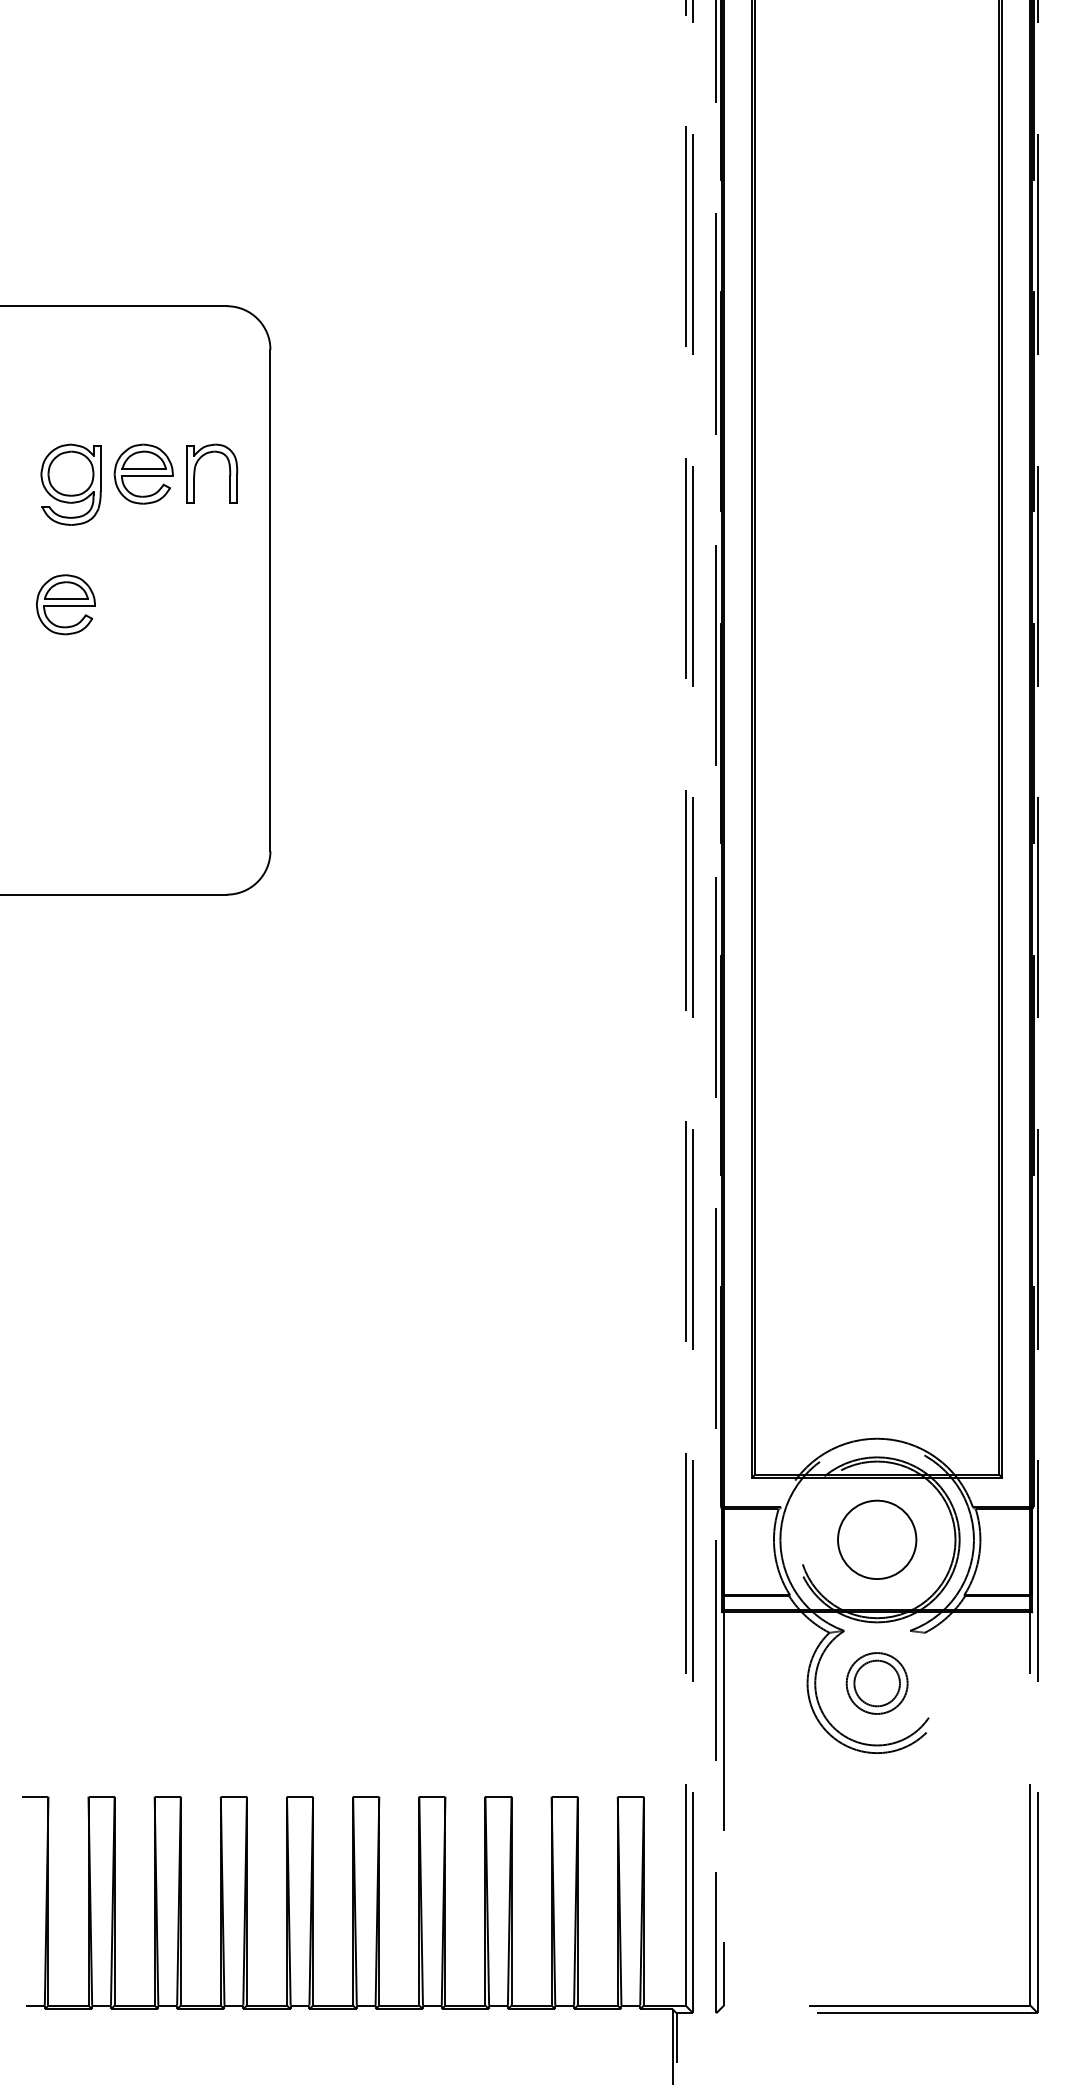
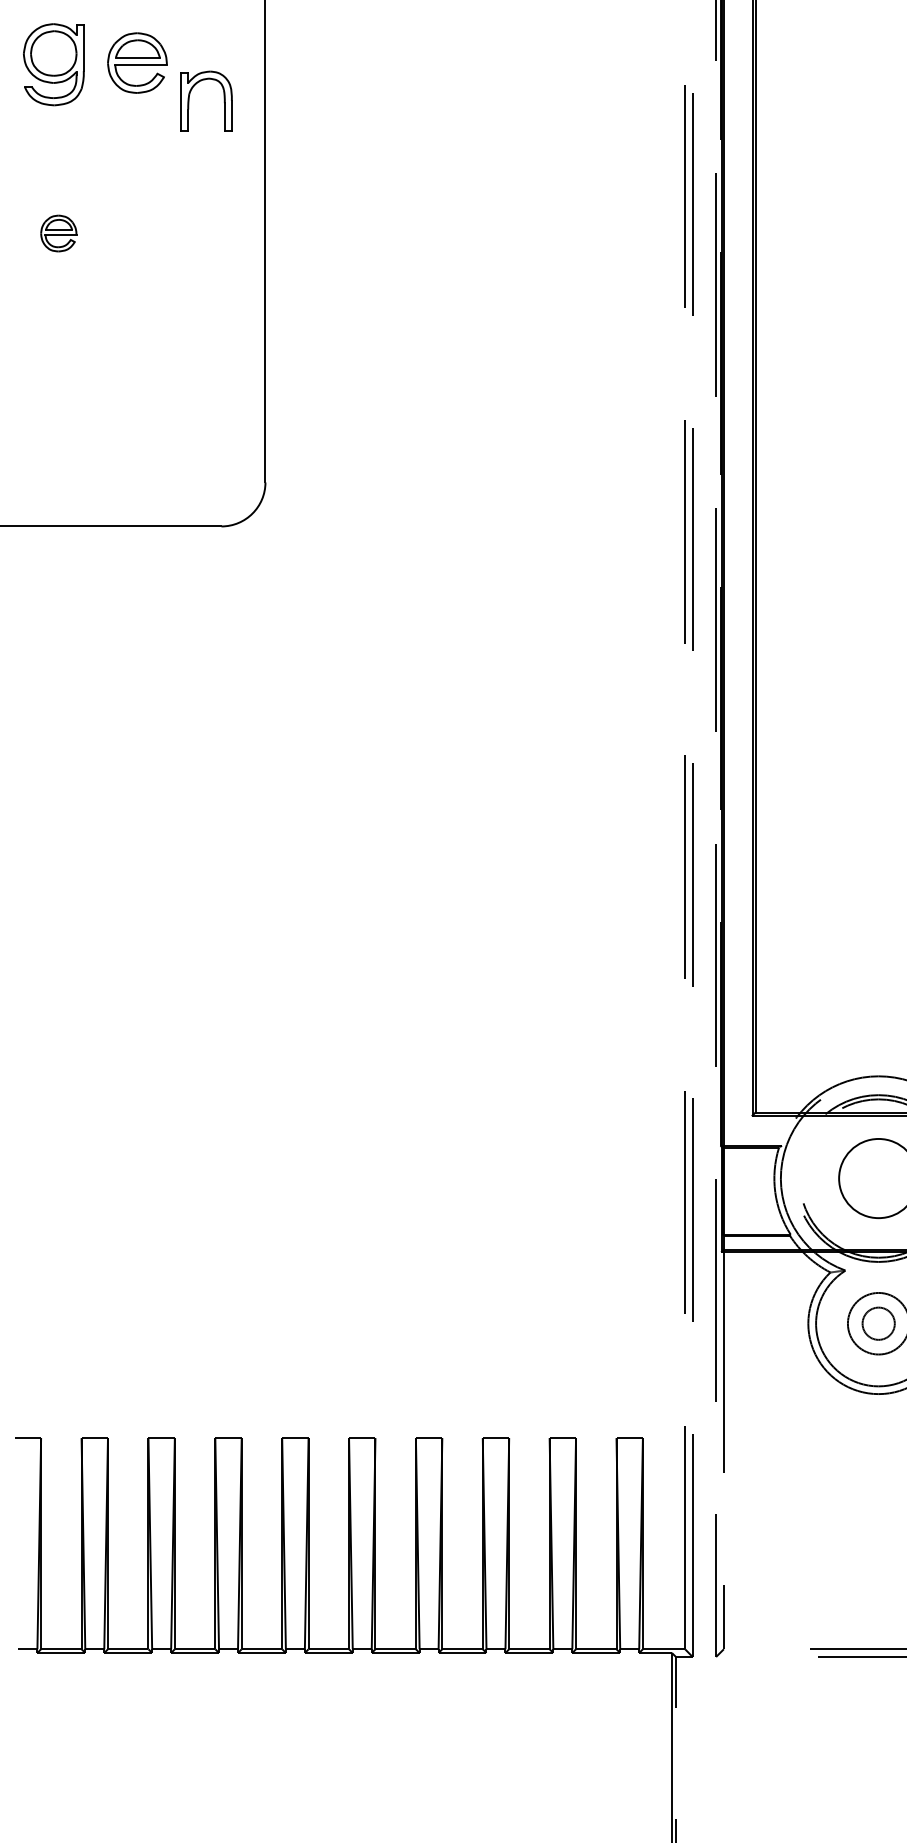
part: (143, 473) -> (137, 62), moved
part: (70, 484) -> (53, 64), moved
part: (65, 604) -> (58, 233), size x0.6
circle: (877, 1683) -> (879, 1323), size x0.7

